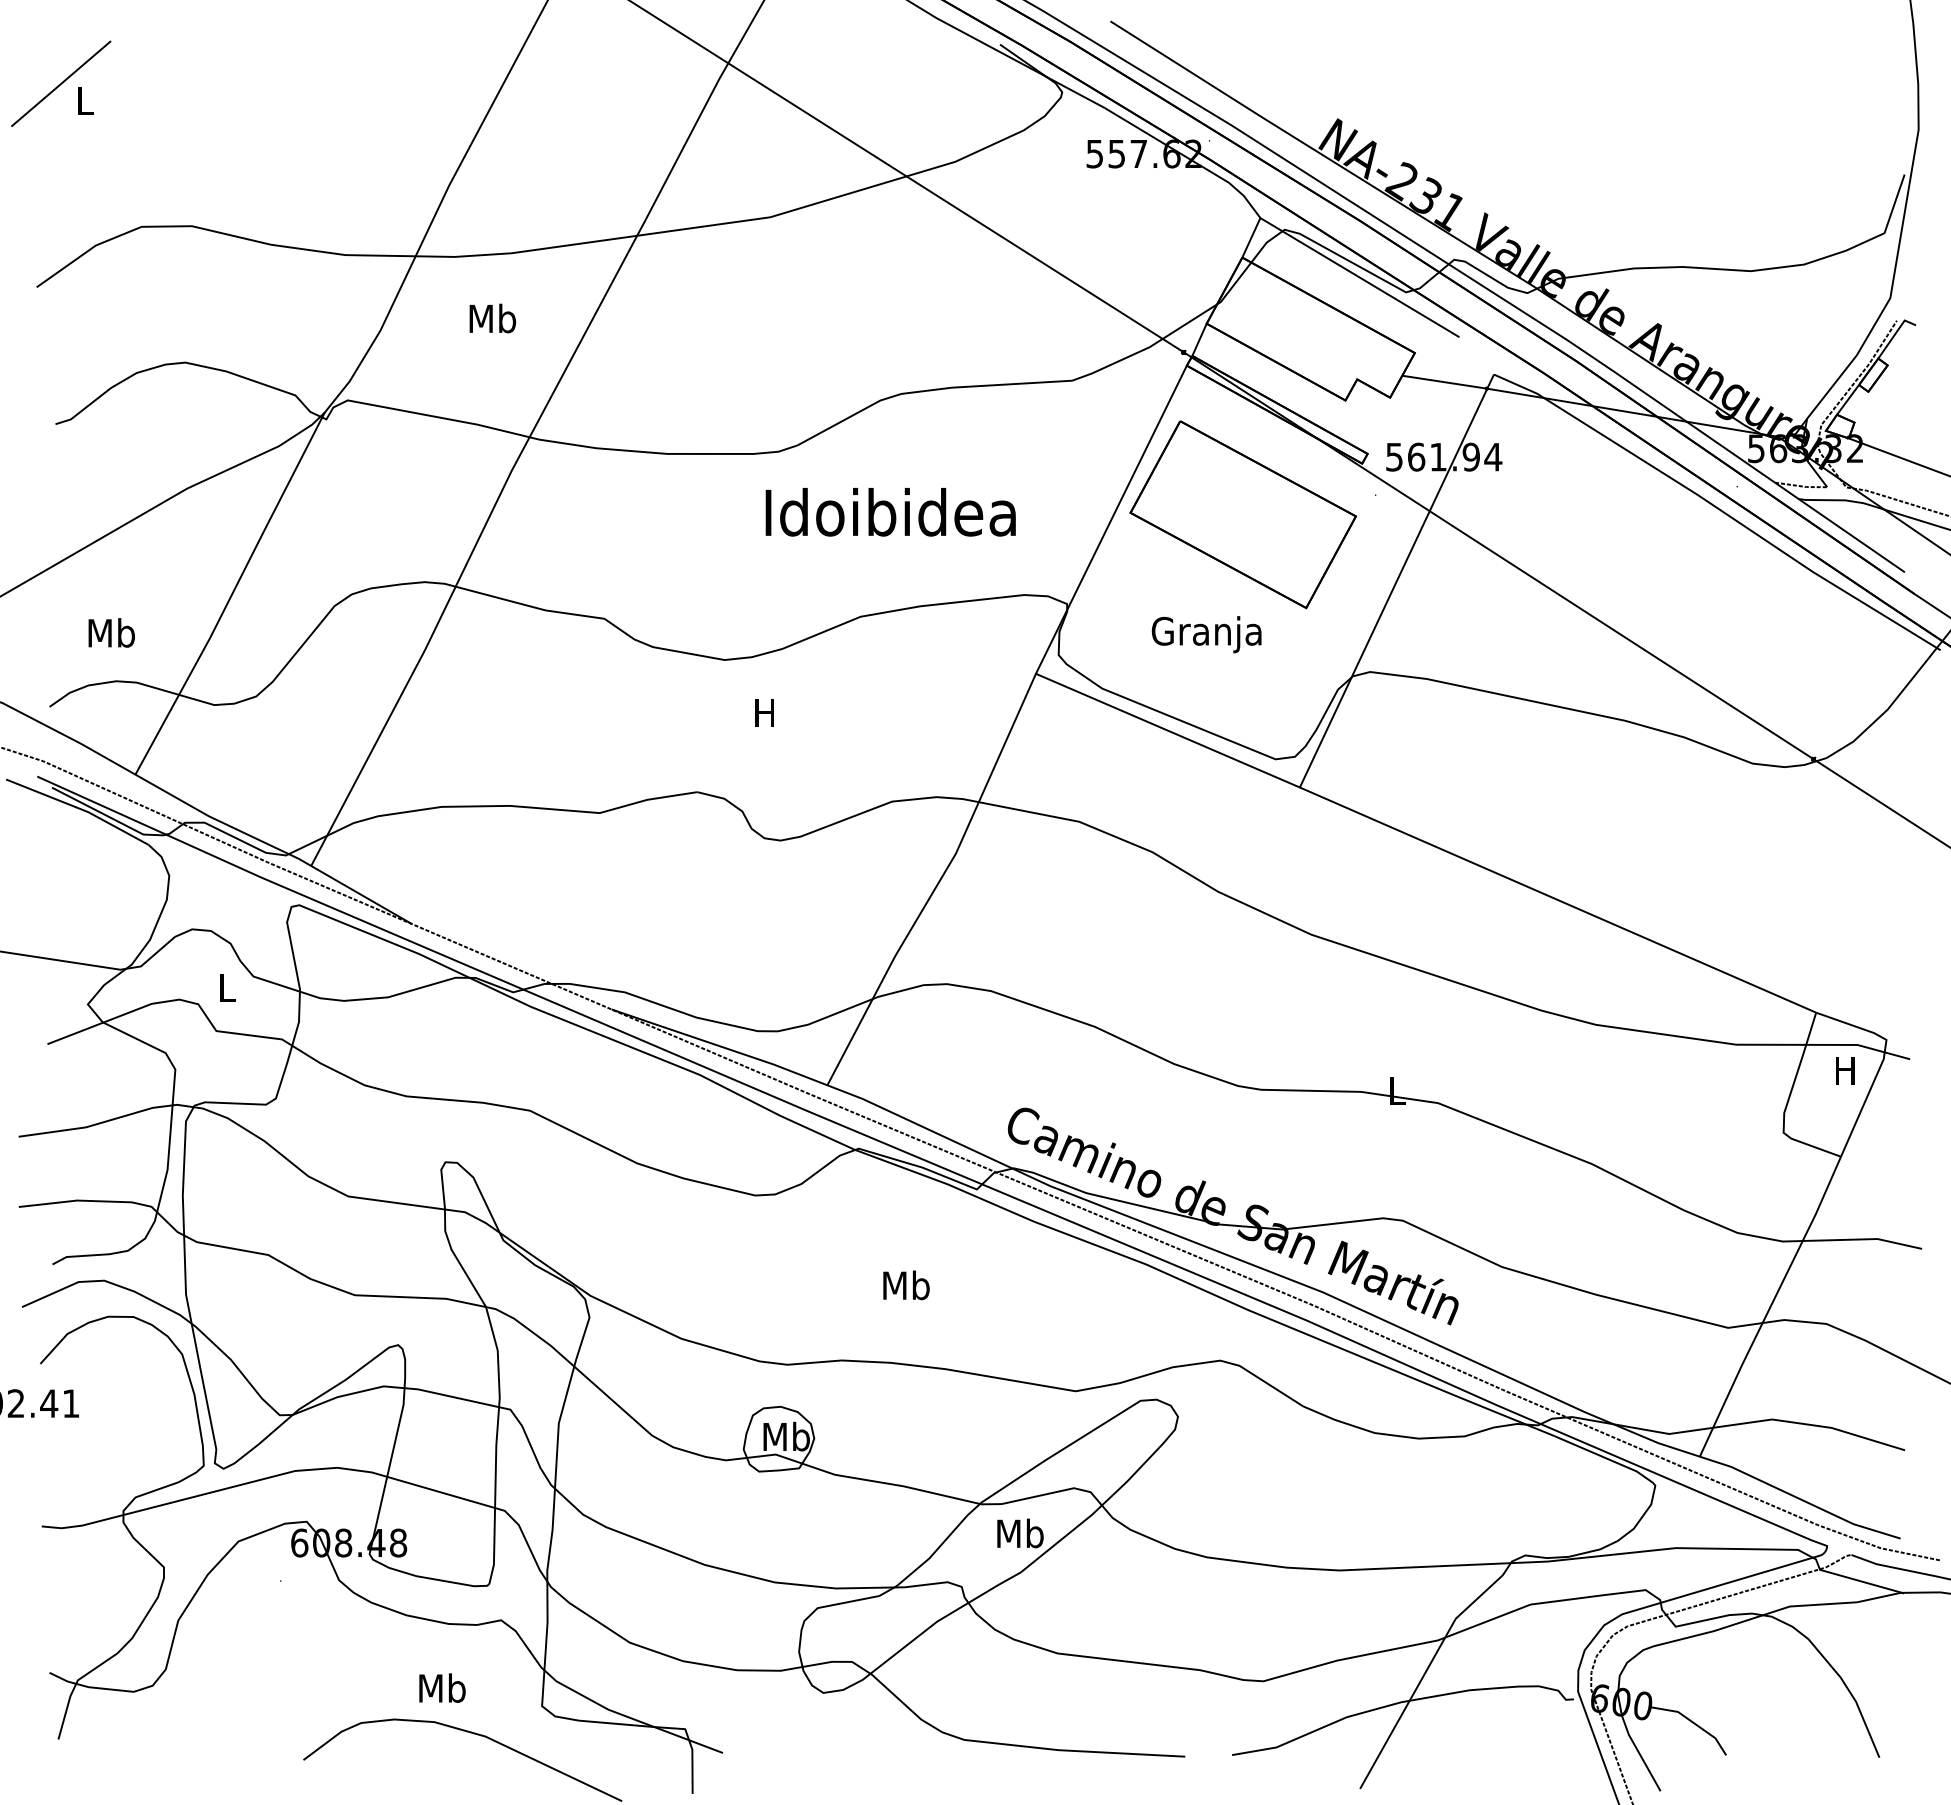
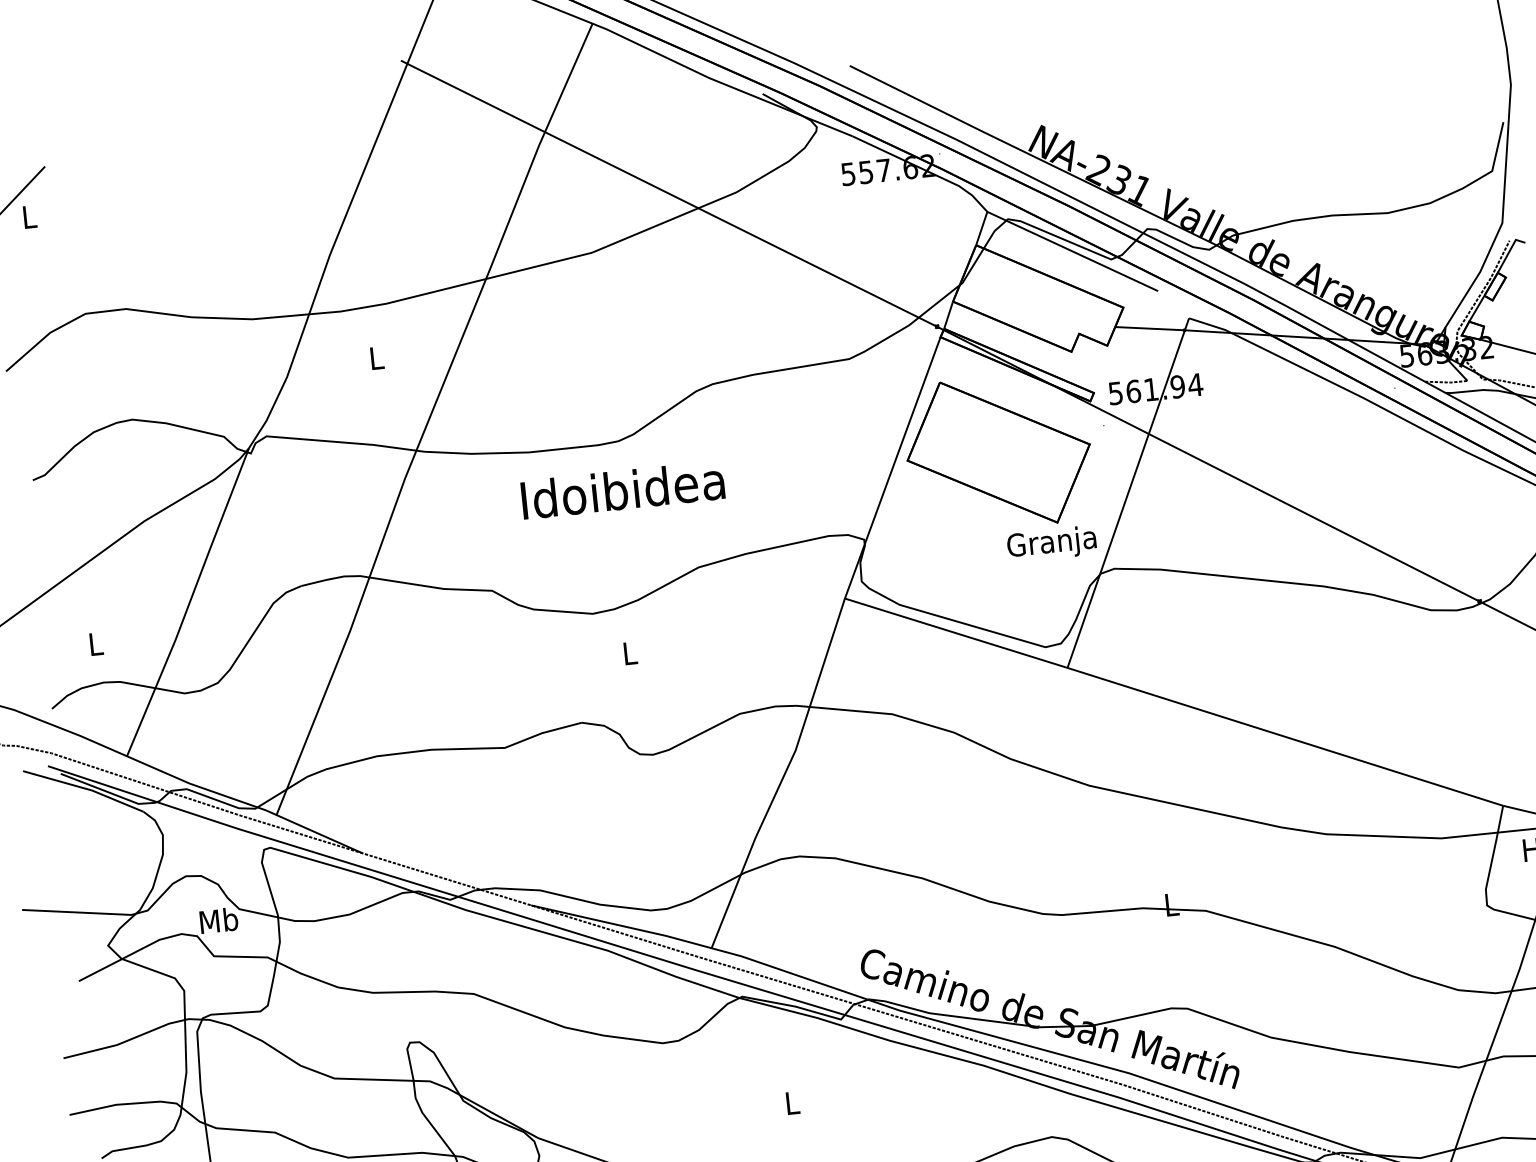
text: (492, 318) -> (376, 358), Mb -> L
text: (890, 512) -> (622, 490), moved
text: (111, 632) -> (95, 643), Mb -> L
text: (1206, 634) -> (1051, 543), moved
text: (764, 712) -> (629, 652), H -> L
text: (227, 987) -> (219, 920), L -> Mb
text: (906, 1285) -> (792, 1103), Mb -> L

